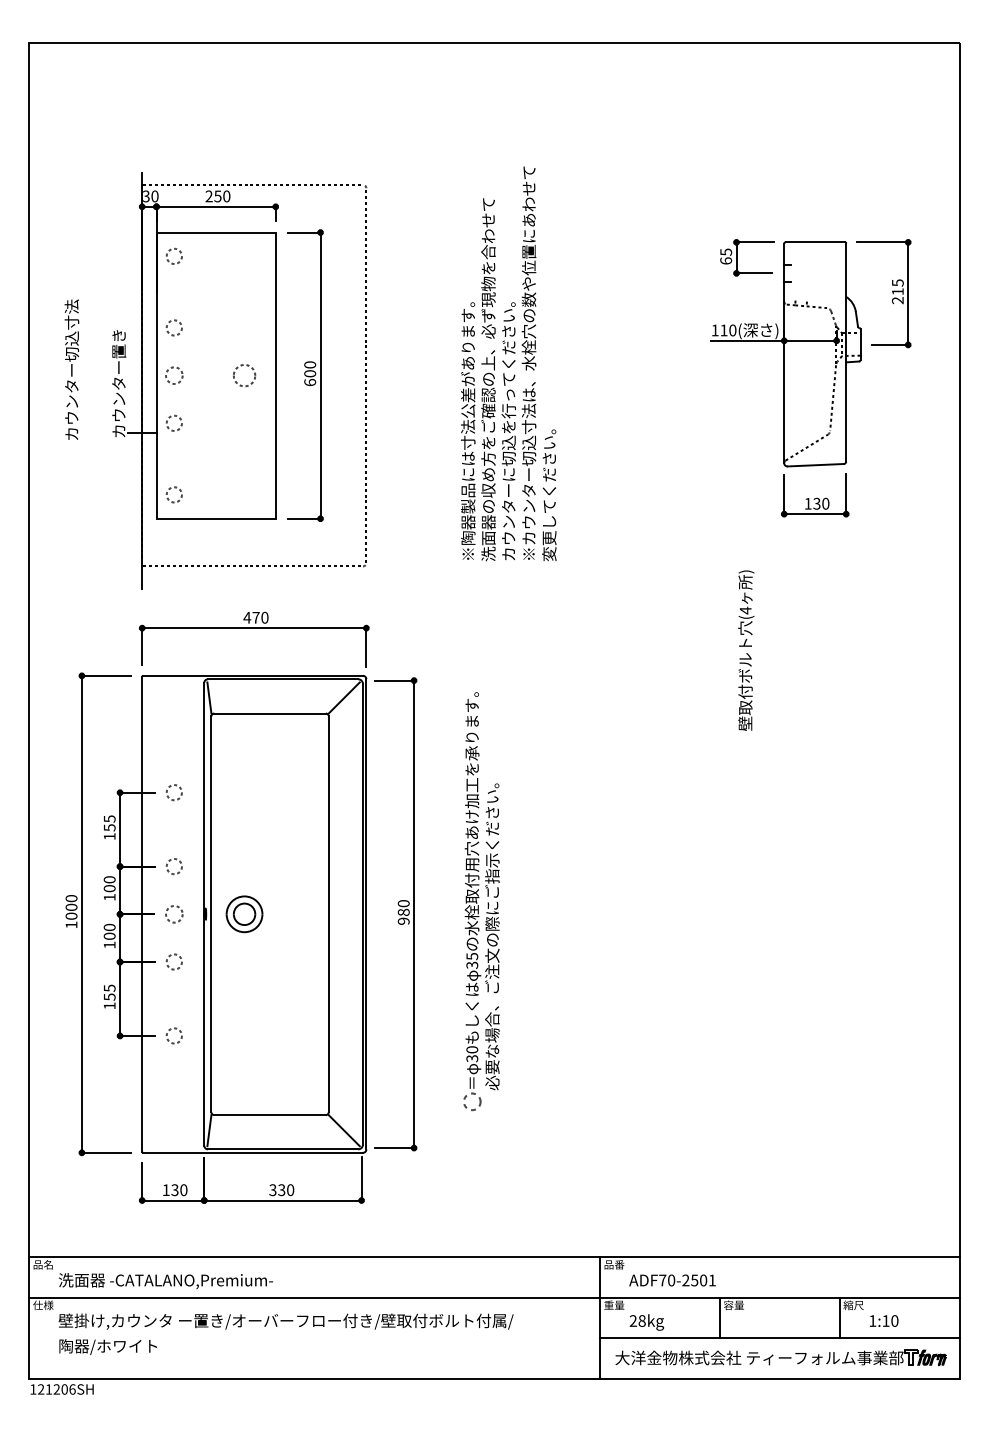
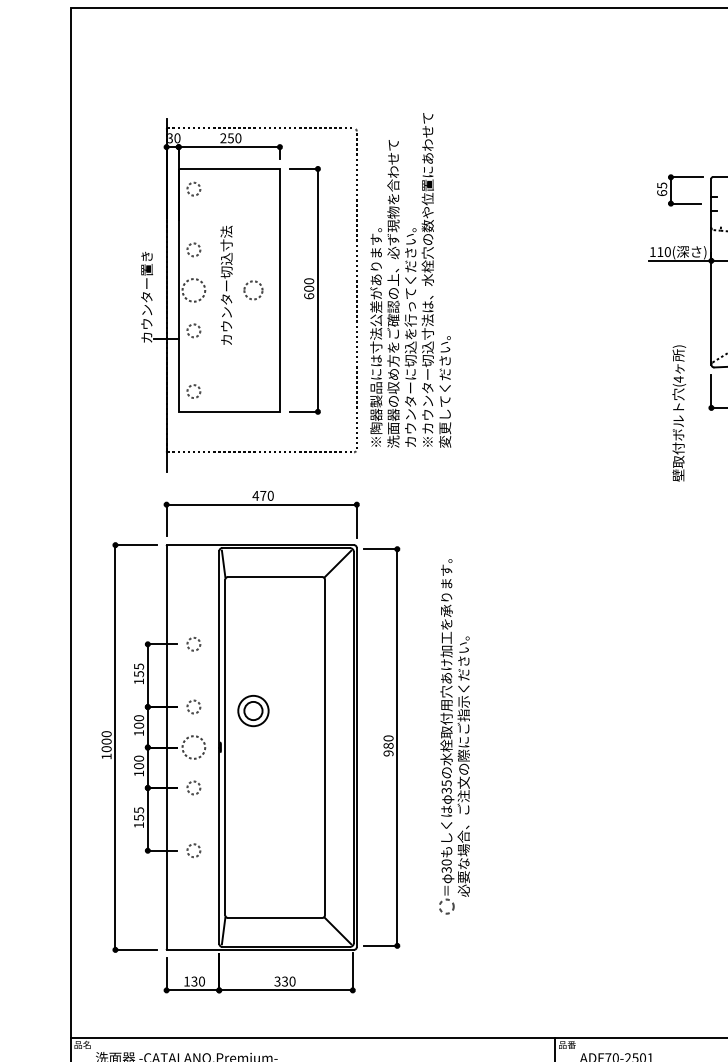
text: (508, 363) -> (410, 280), moved
text: (71, 369) -> (226, 285), moved
circle: (174, 375) -> (194, 290), size x1.6
text: (746, 650) -> (679, 413), moved
circle: (174, 913) -> (194, 746), size x1.6
part: (244, 914) -> (253, 711), moved

